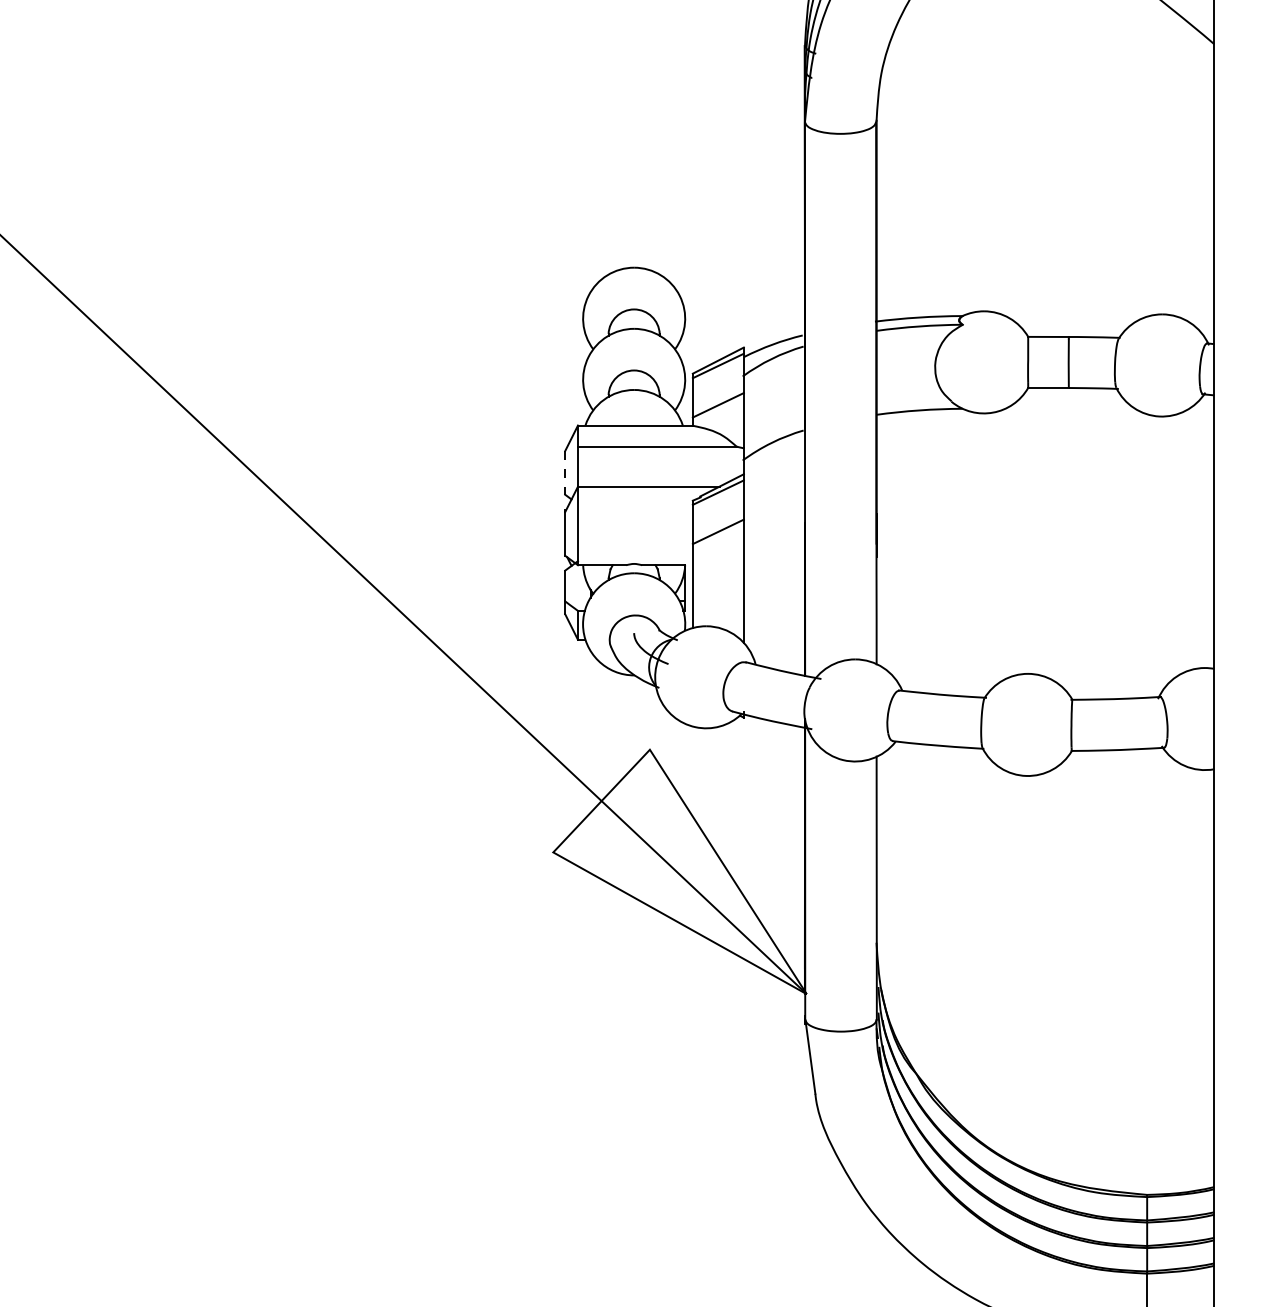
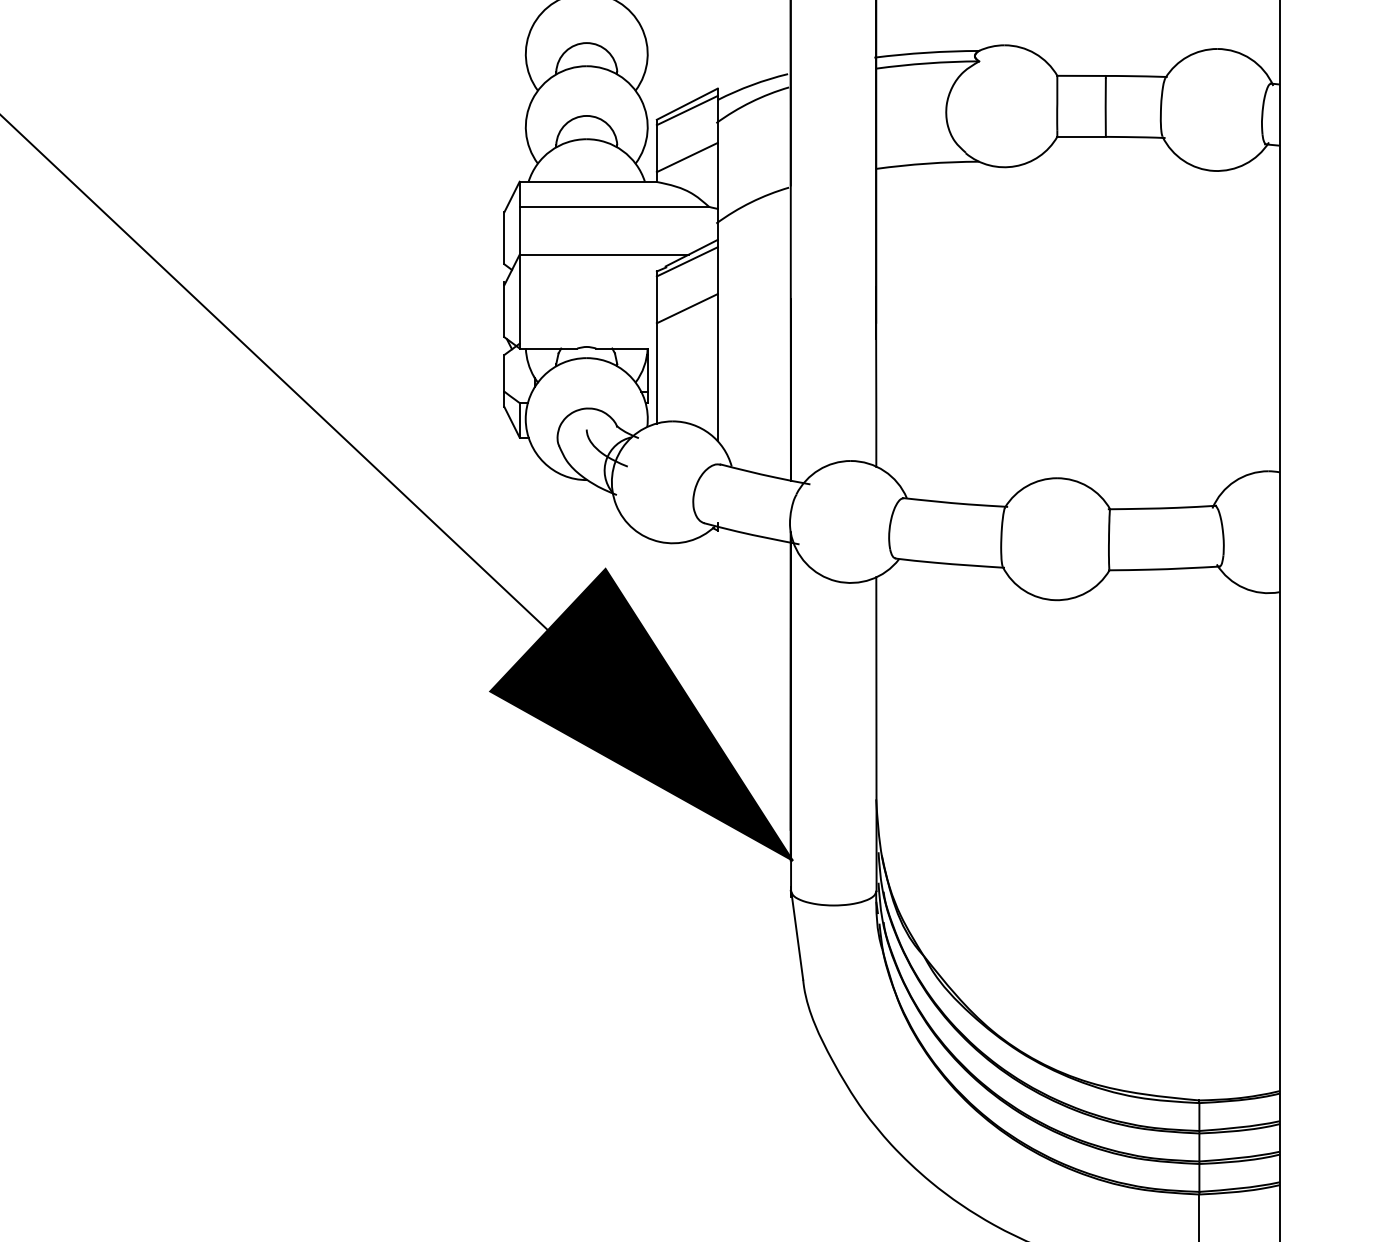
line: (565, 472) -> (504, 237), dashed -> solid
fill: (679, 871) -> (640, 714), added

